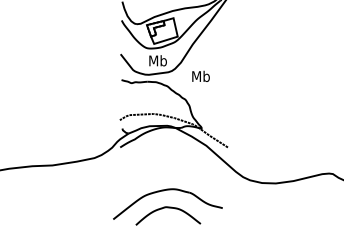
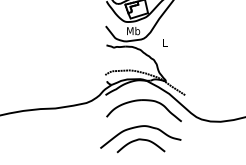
text: (200, 75) -> (164, 41), Mb -> L
part: (173, 155) -> (144, 101), added

